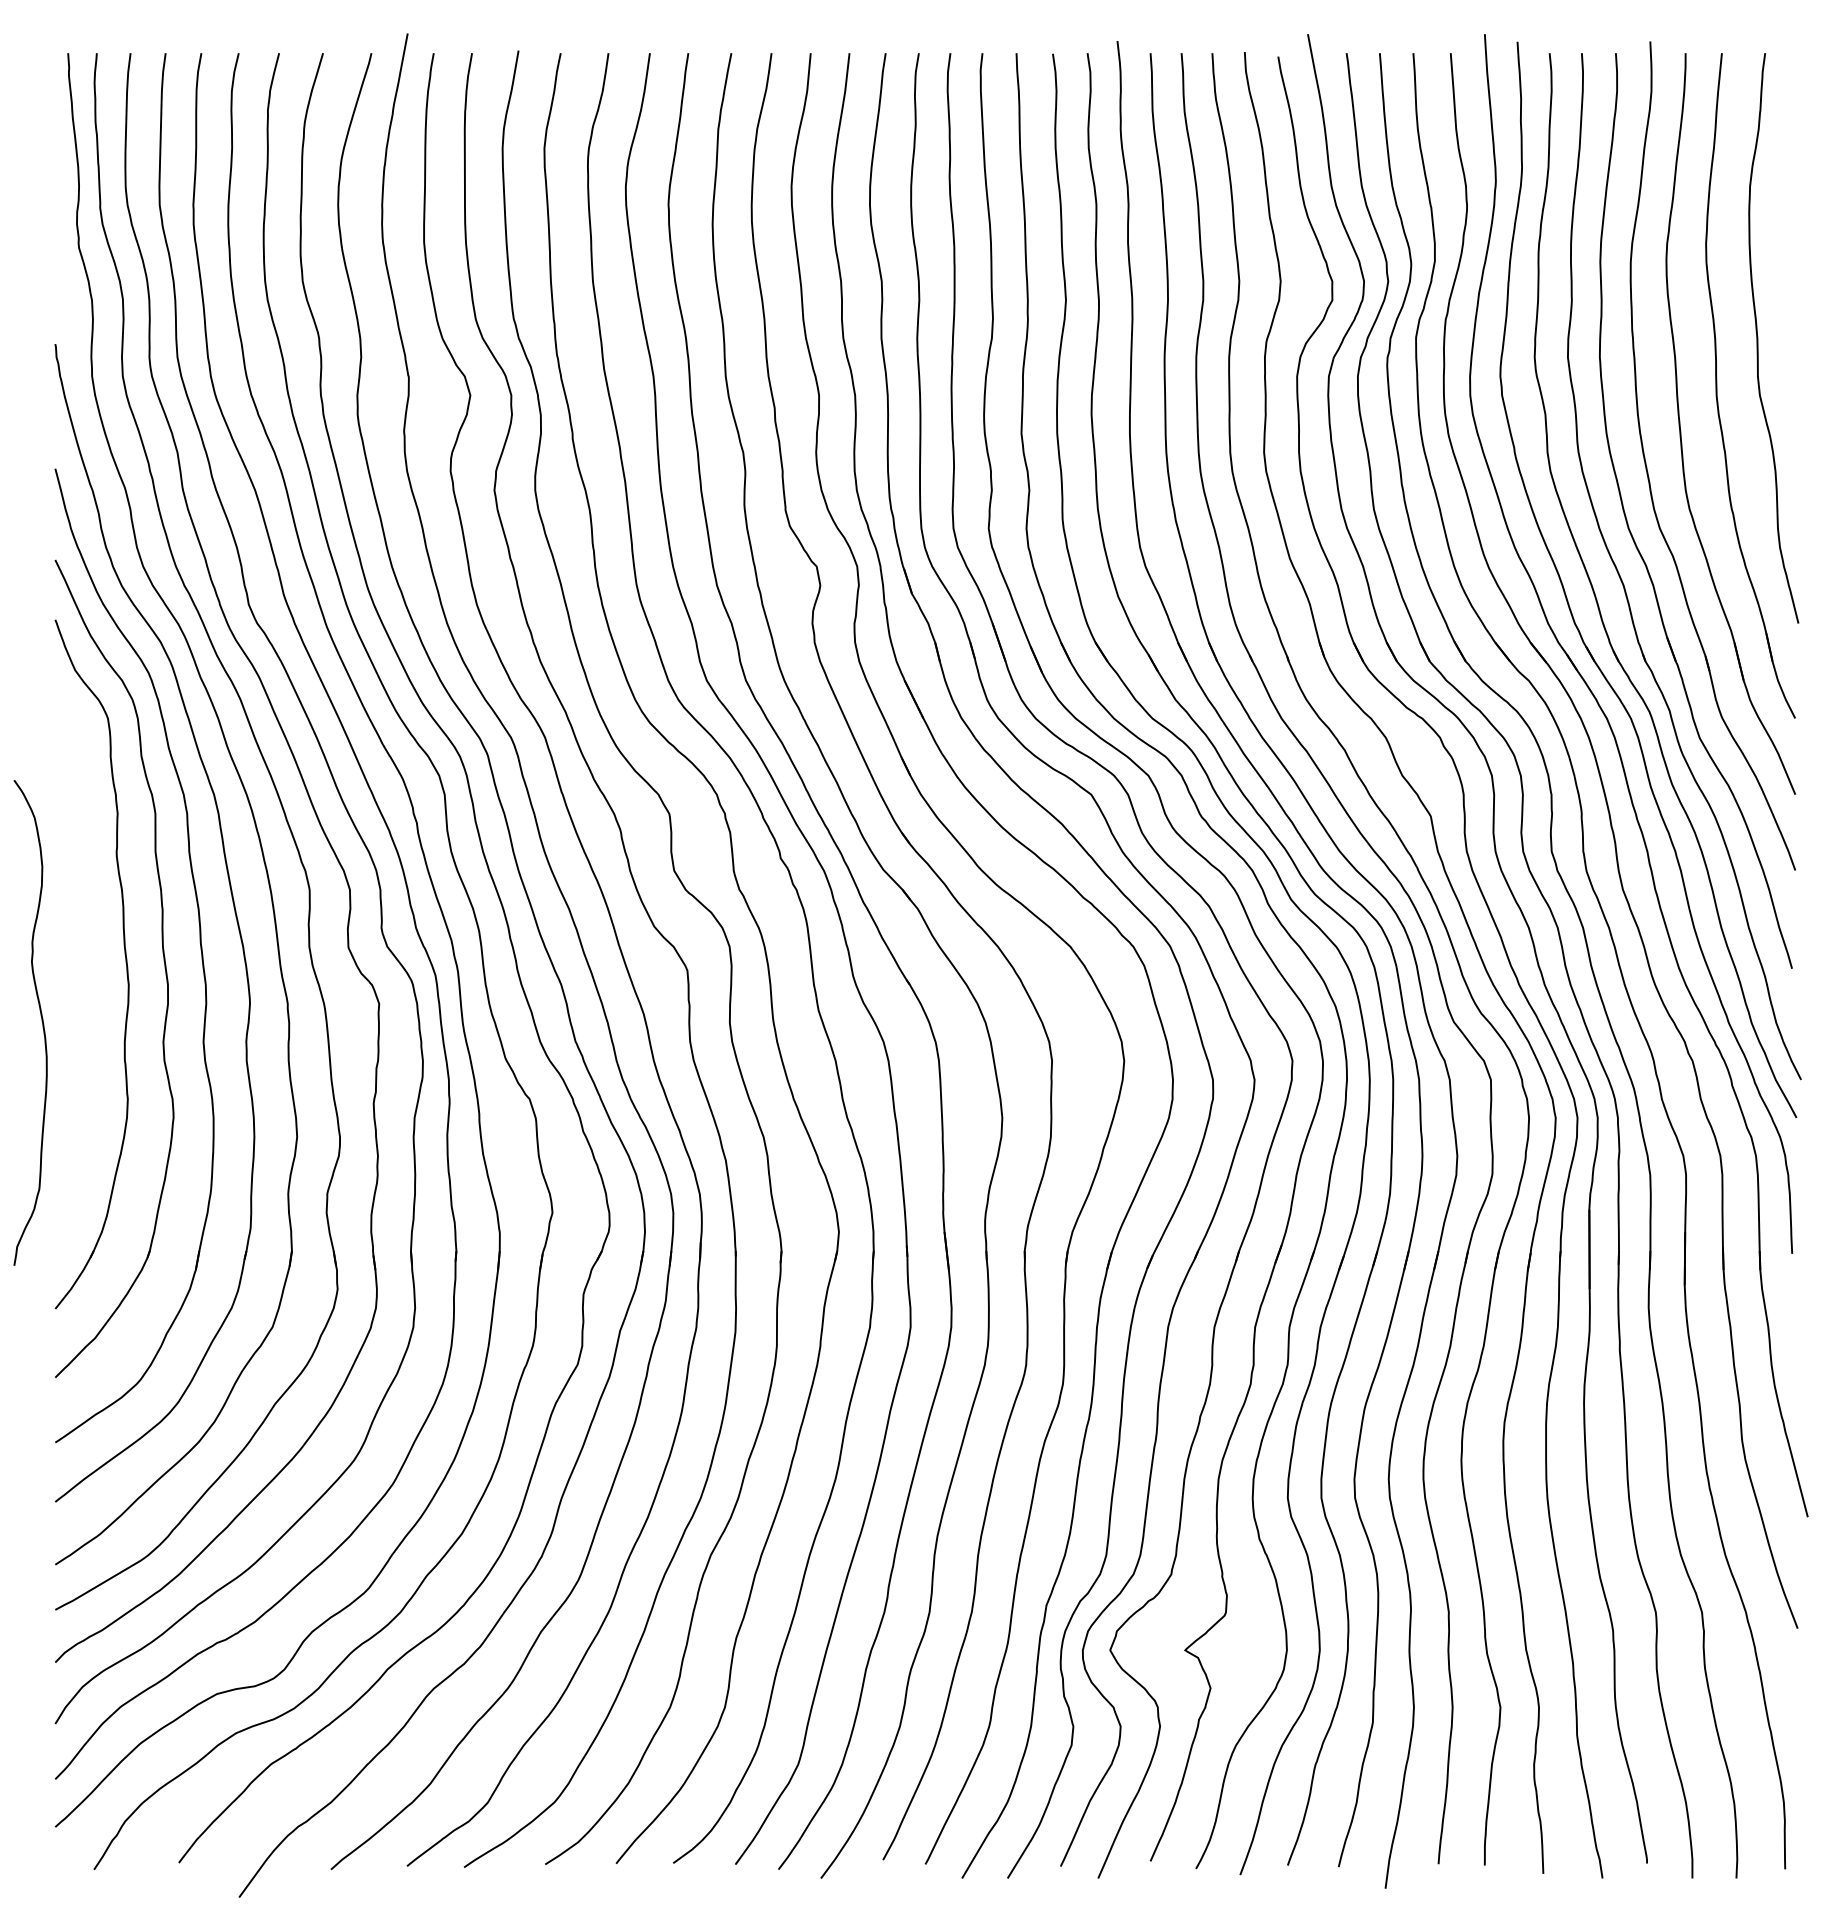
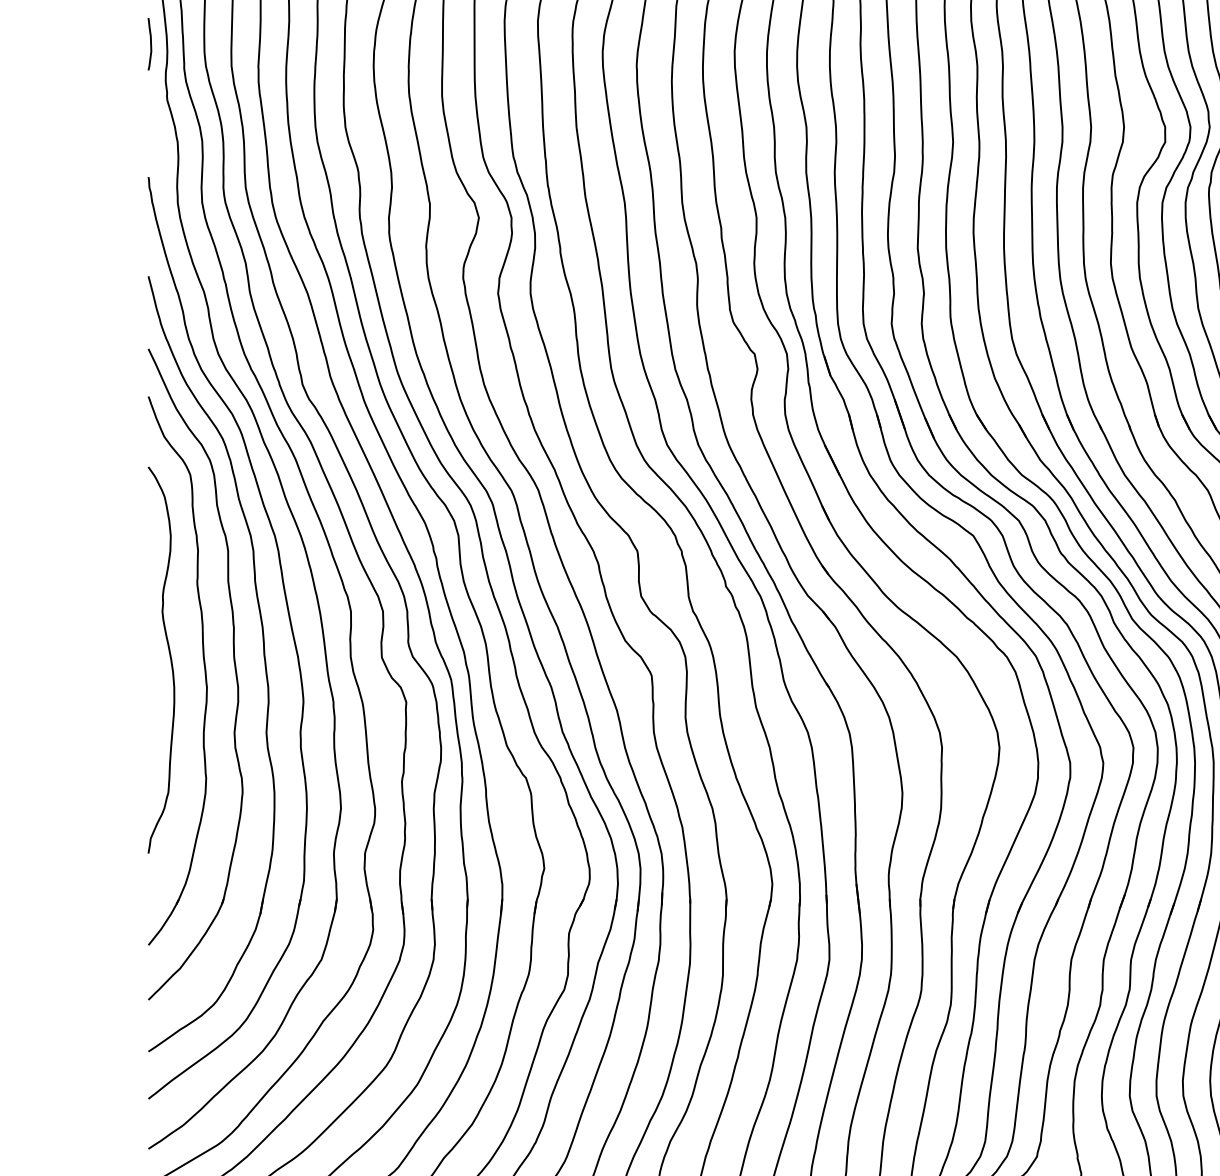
curve: (57, 177) -> (150, 44), added
curve: (41, 1021) -> (170, 659), moved

